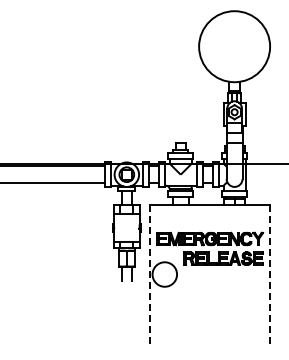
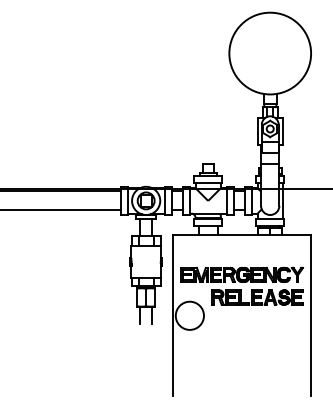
line: (150, 274) -> (173, 315), dashed -> solid
line: (270, 274) -> (311, 315), dashed -> solid

